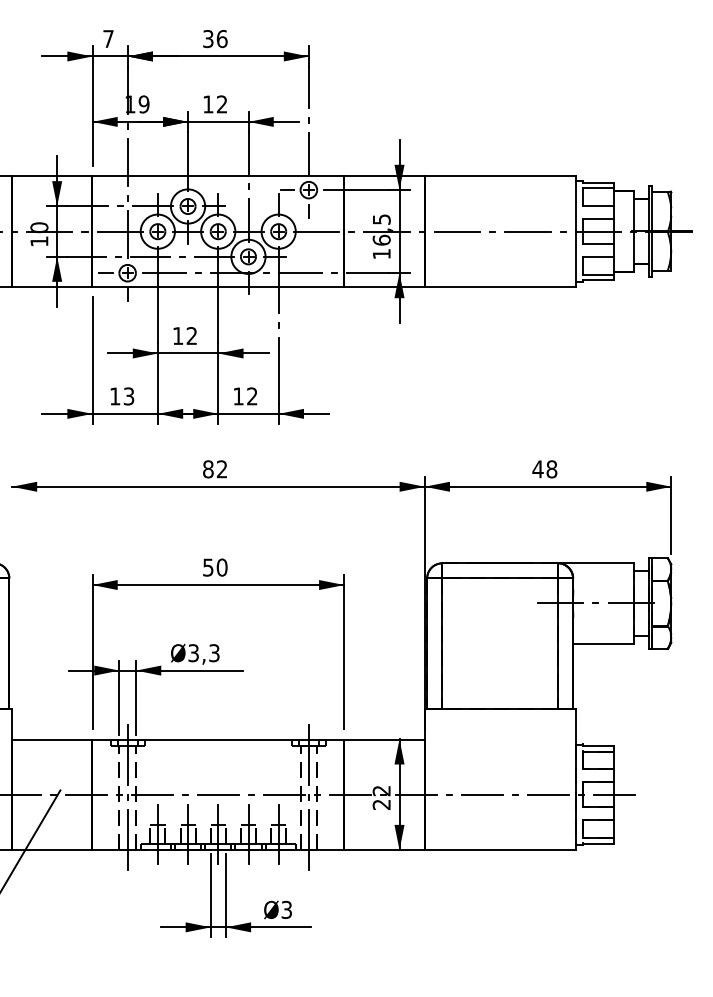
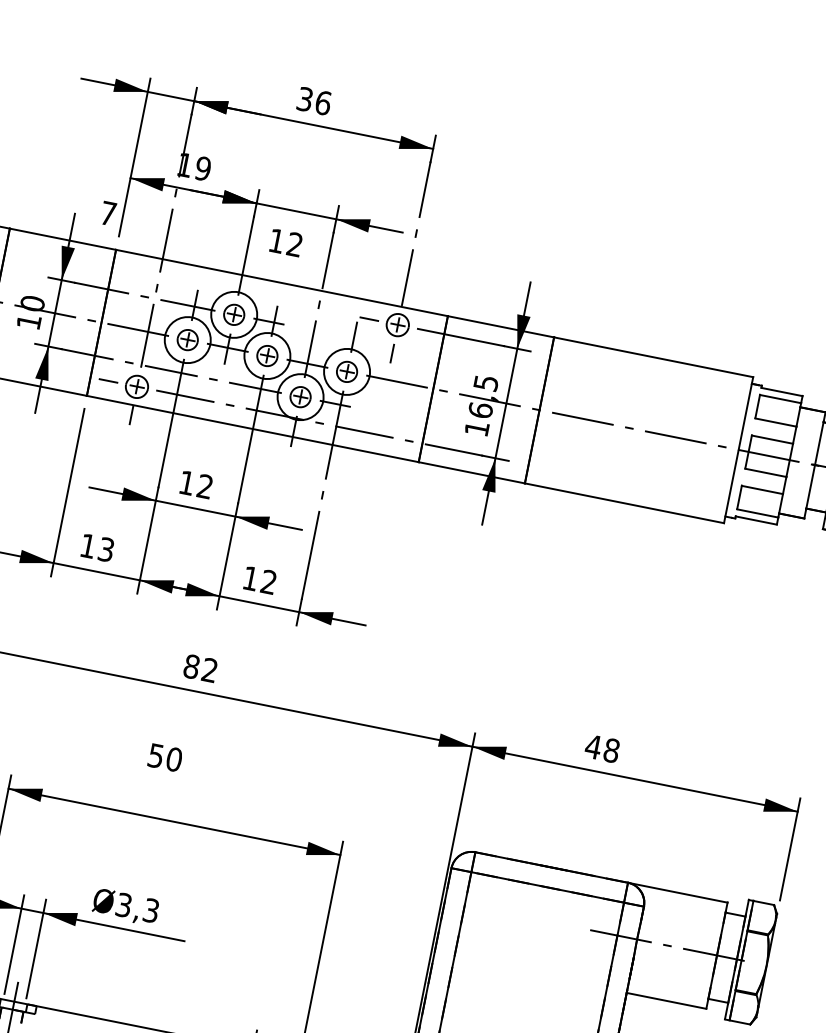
text: (108, 38) -> (108, 212), moved
text: (214, 104) -> (284, 242), moved
text: (544, 469) -> (601, 748), moved
text: (215, 567) -> (165, 757), moved

